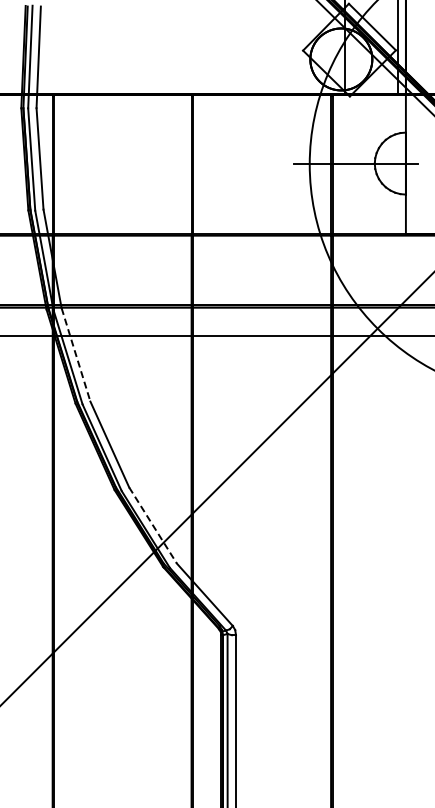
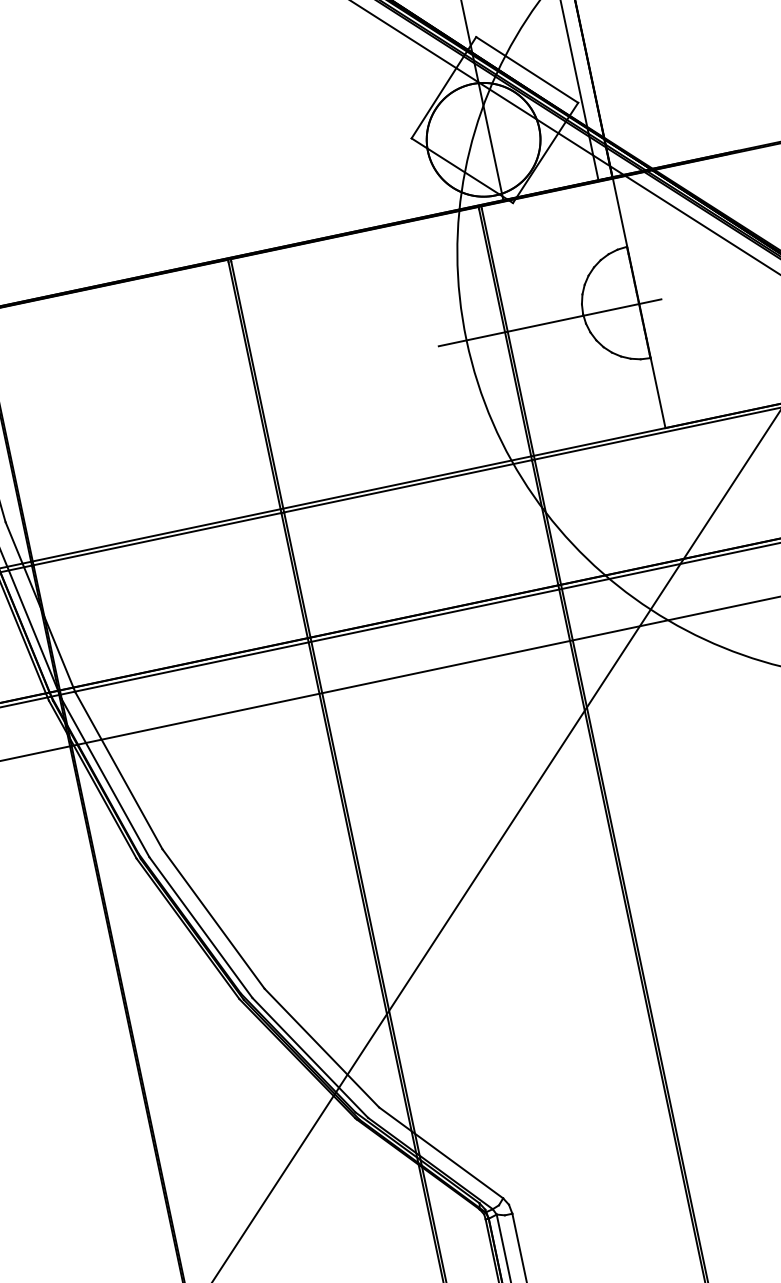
line: (76, 354) -> (119, 769), dashed -> solid
line: (153, 525) -> (322, 1047), dashed -> solid

